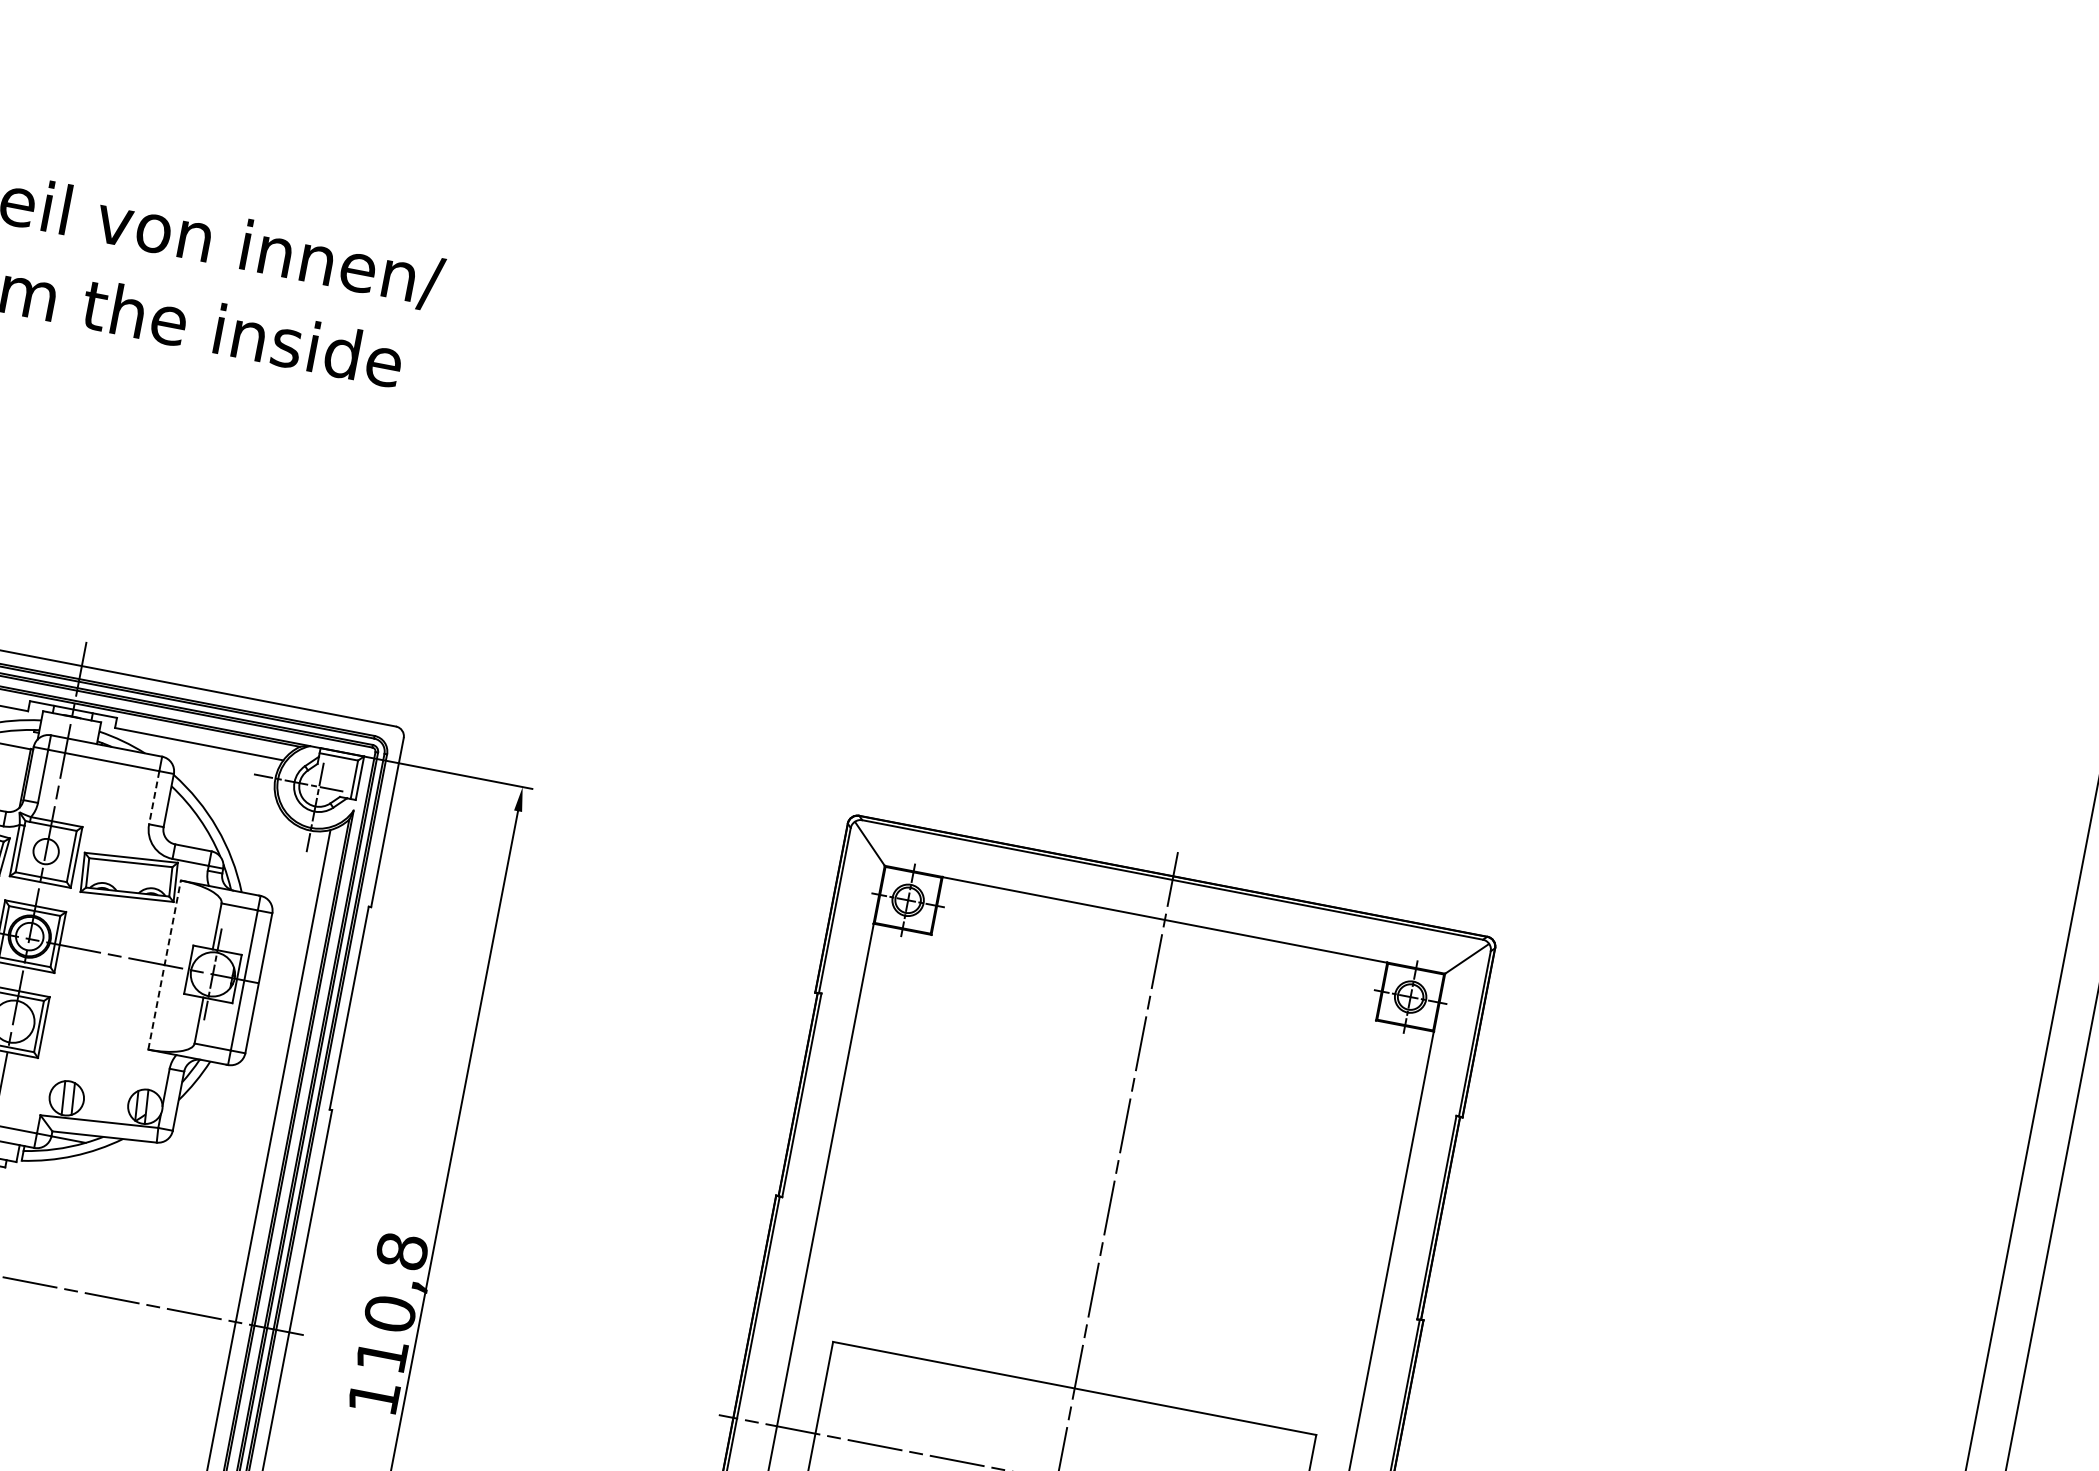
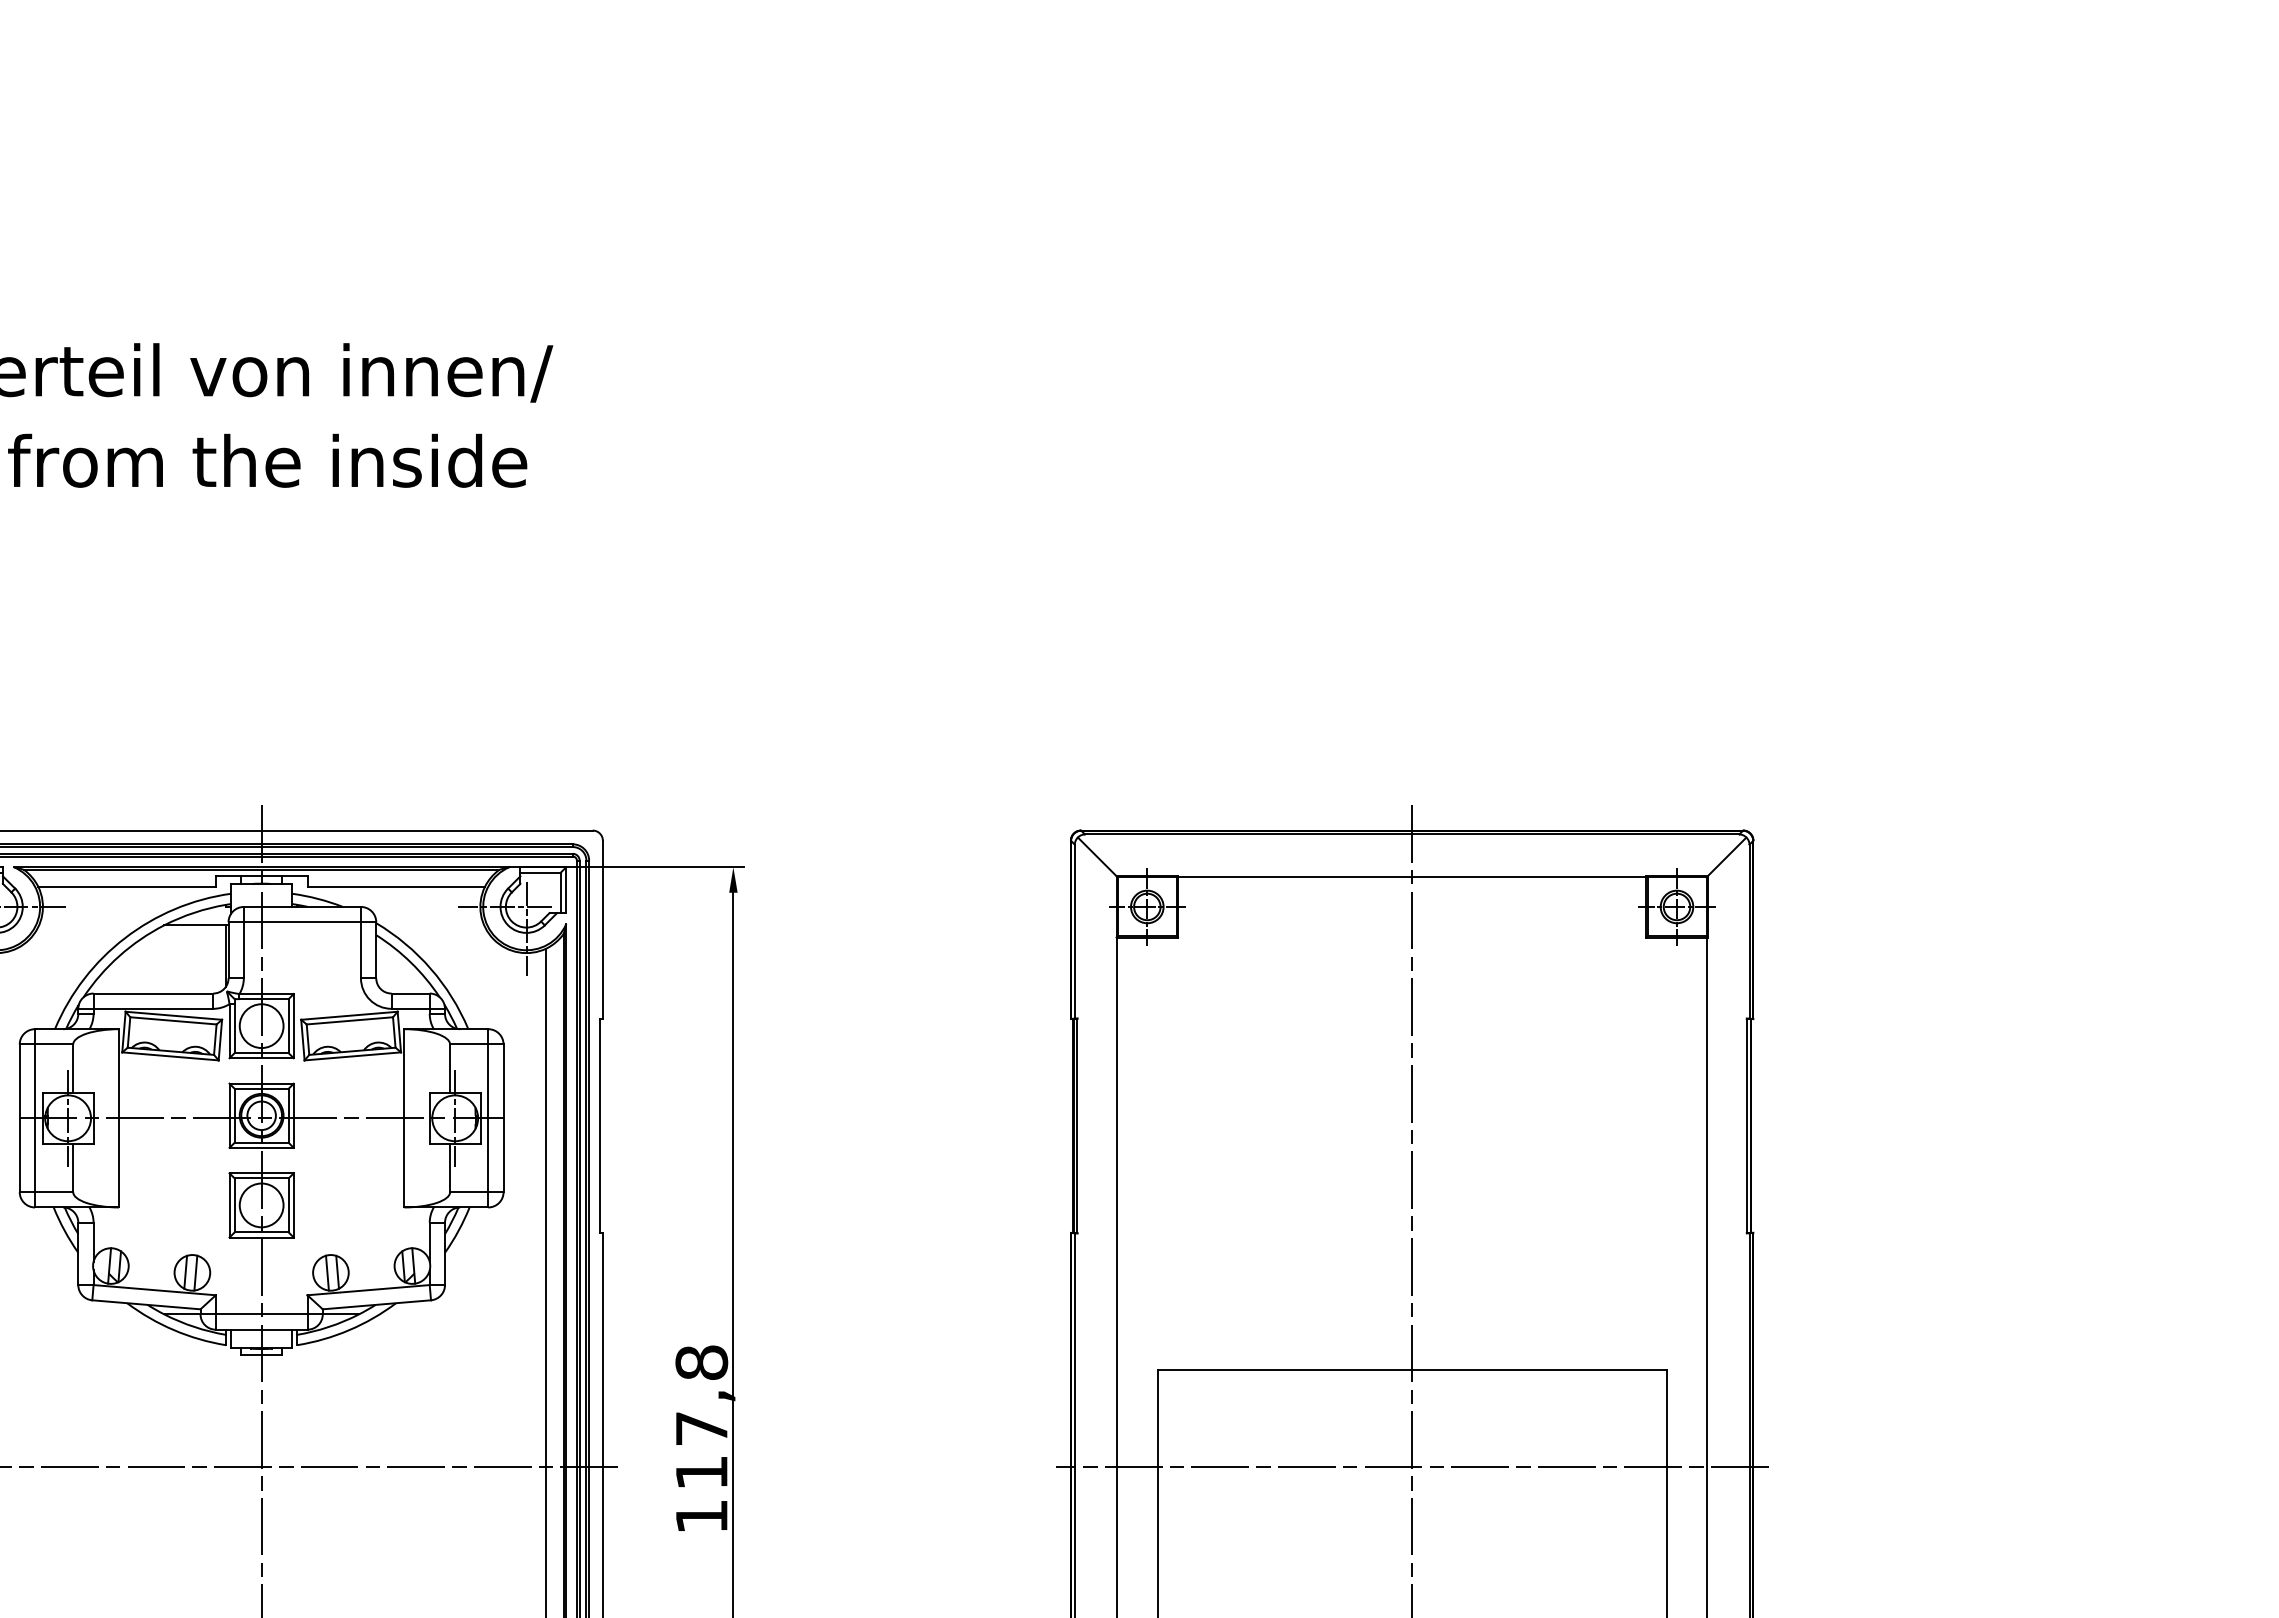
line: (153, 797) -> (360, 950), dashed -> solid
circle: (45, 851) -> (261, 1026), size x1.67
line: (164, 964) -> (404, 1117), dashed -> solid
text: (389, 1313) -> (701, 1428), 110,8 -> 117,8

